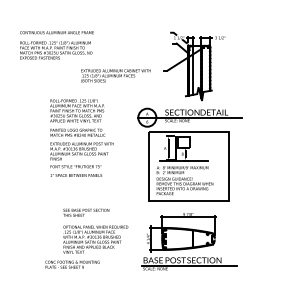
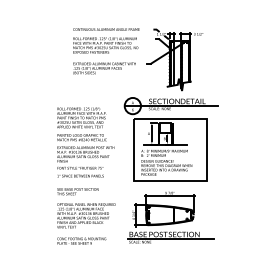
text: (56, 45) -> (105, 41), moved
text: (81, 137) -> (85, 141), moved
fill: (191, 148) -> (172, 133), added
text: (72, 264) -> (81, 240), moved

